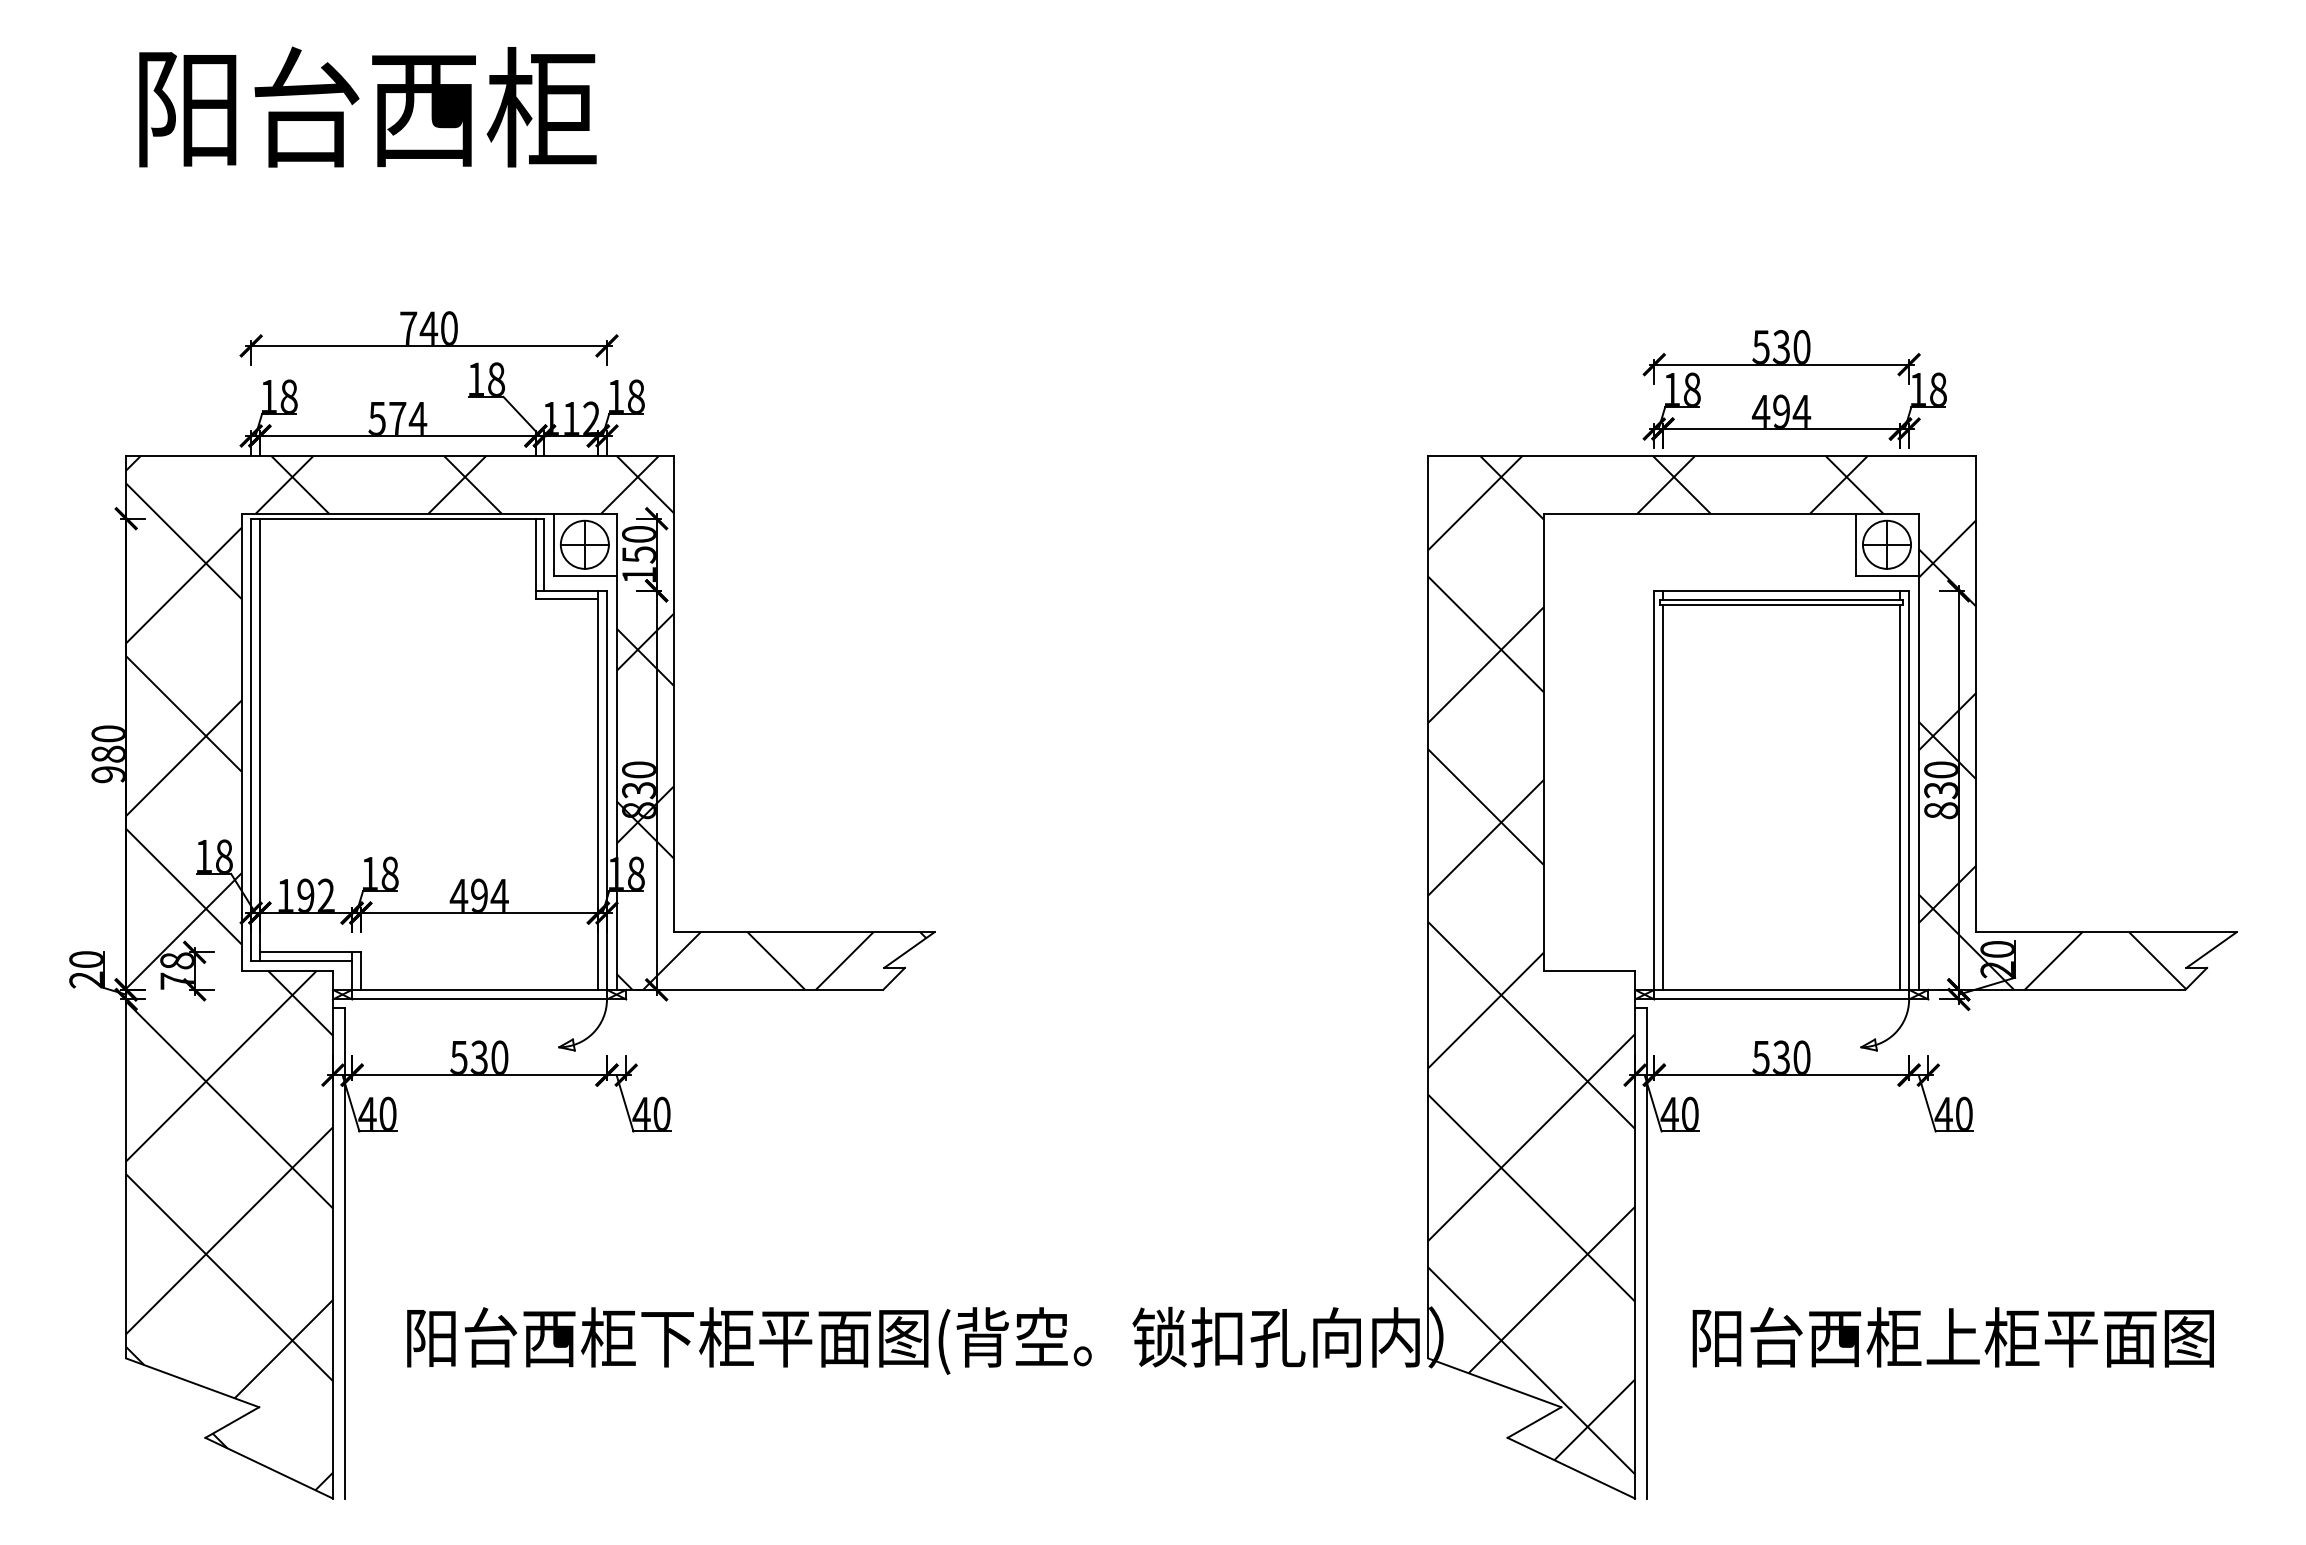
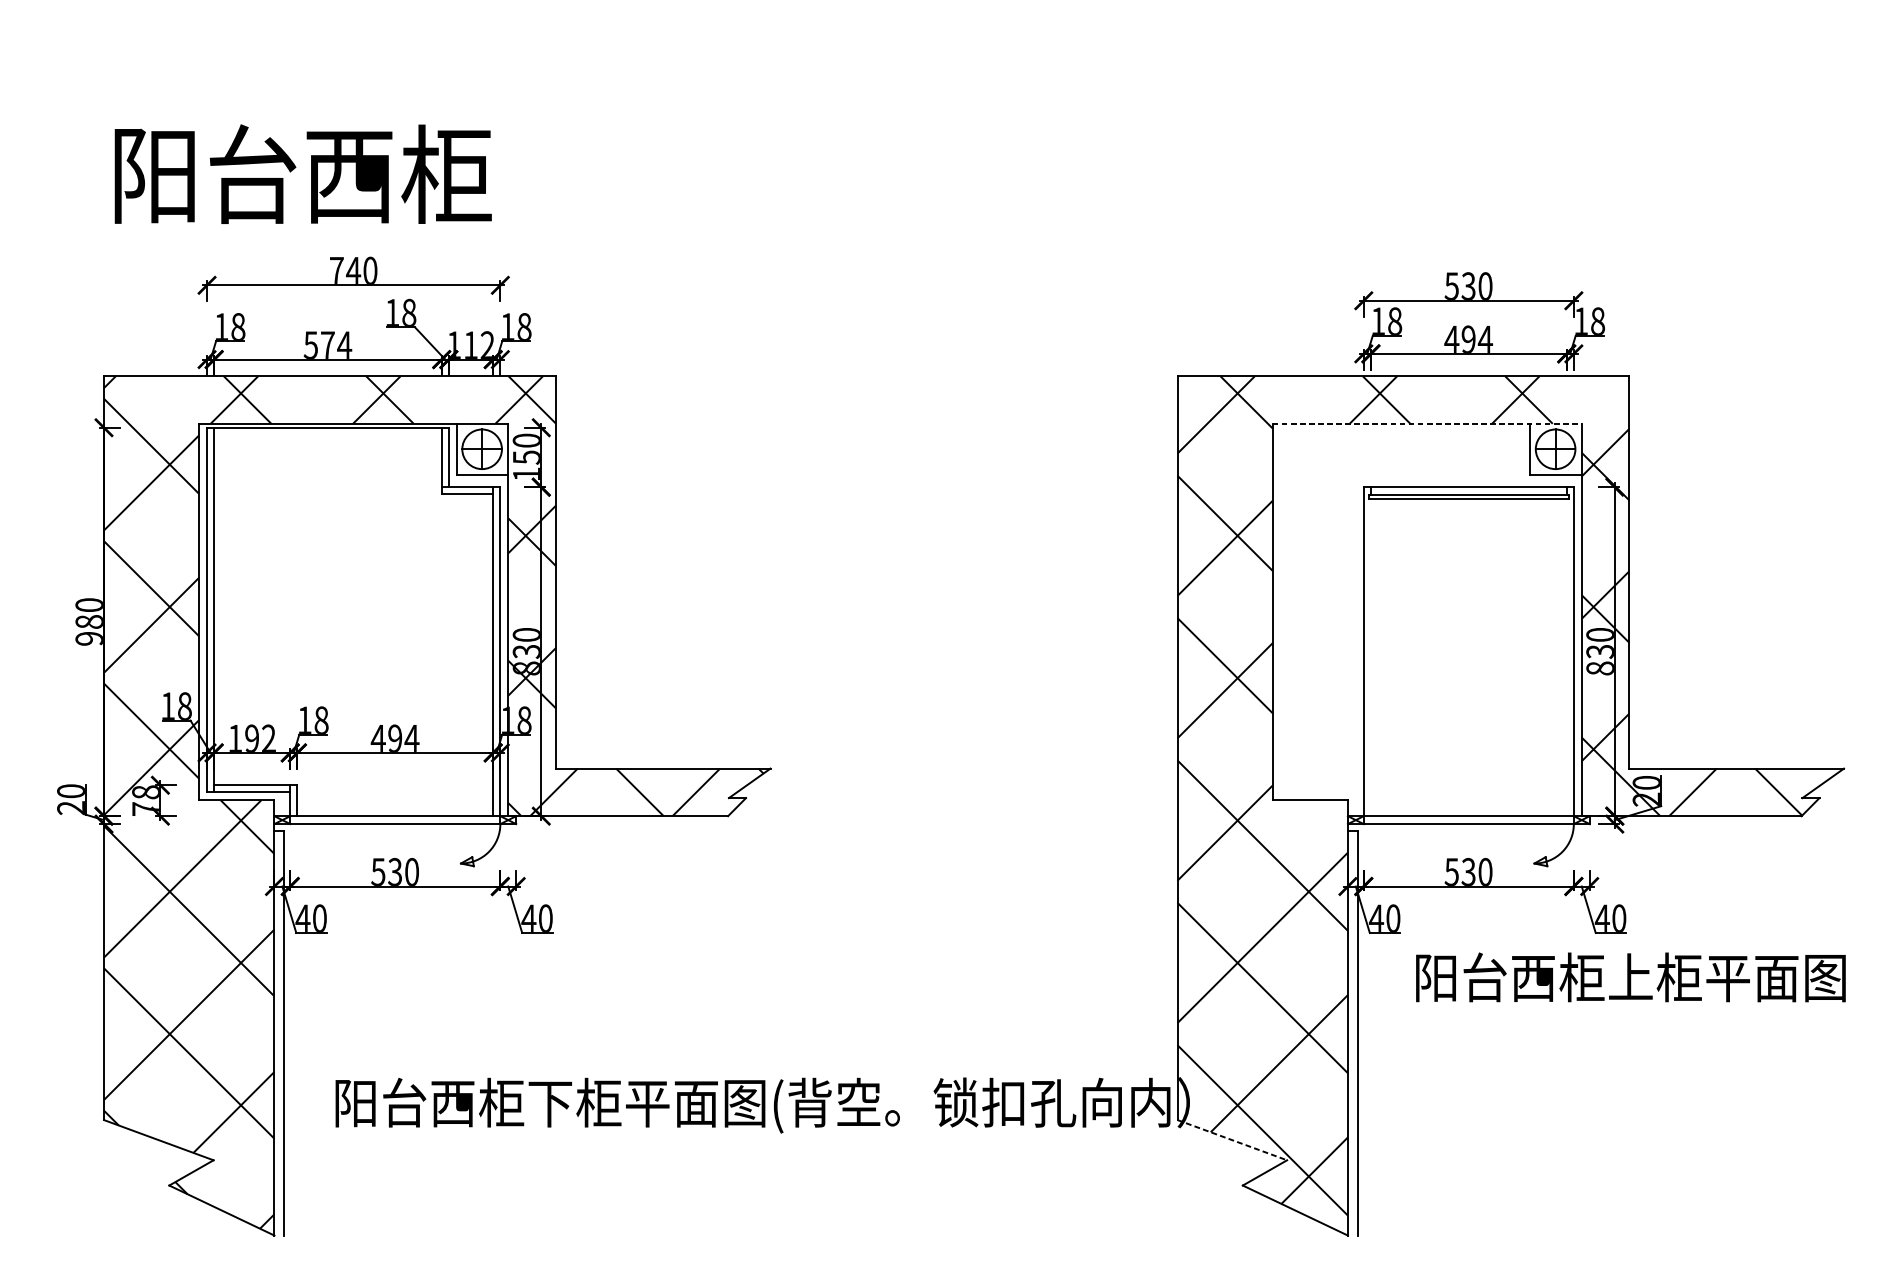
text: (367, 106) -> (302, 173), moved
line: (1731, 513) -> (1427, 423), solid -> dashed
line: (1662, 796) -> (1370, 656), removed
line: (1900, 796) -> (1566, 656), removed
text: (1952, 1337) -> (1630, 977), moved
line: (1494, 1382) -> (1232, 1139), solid -> dashed

